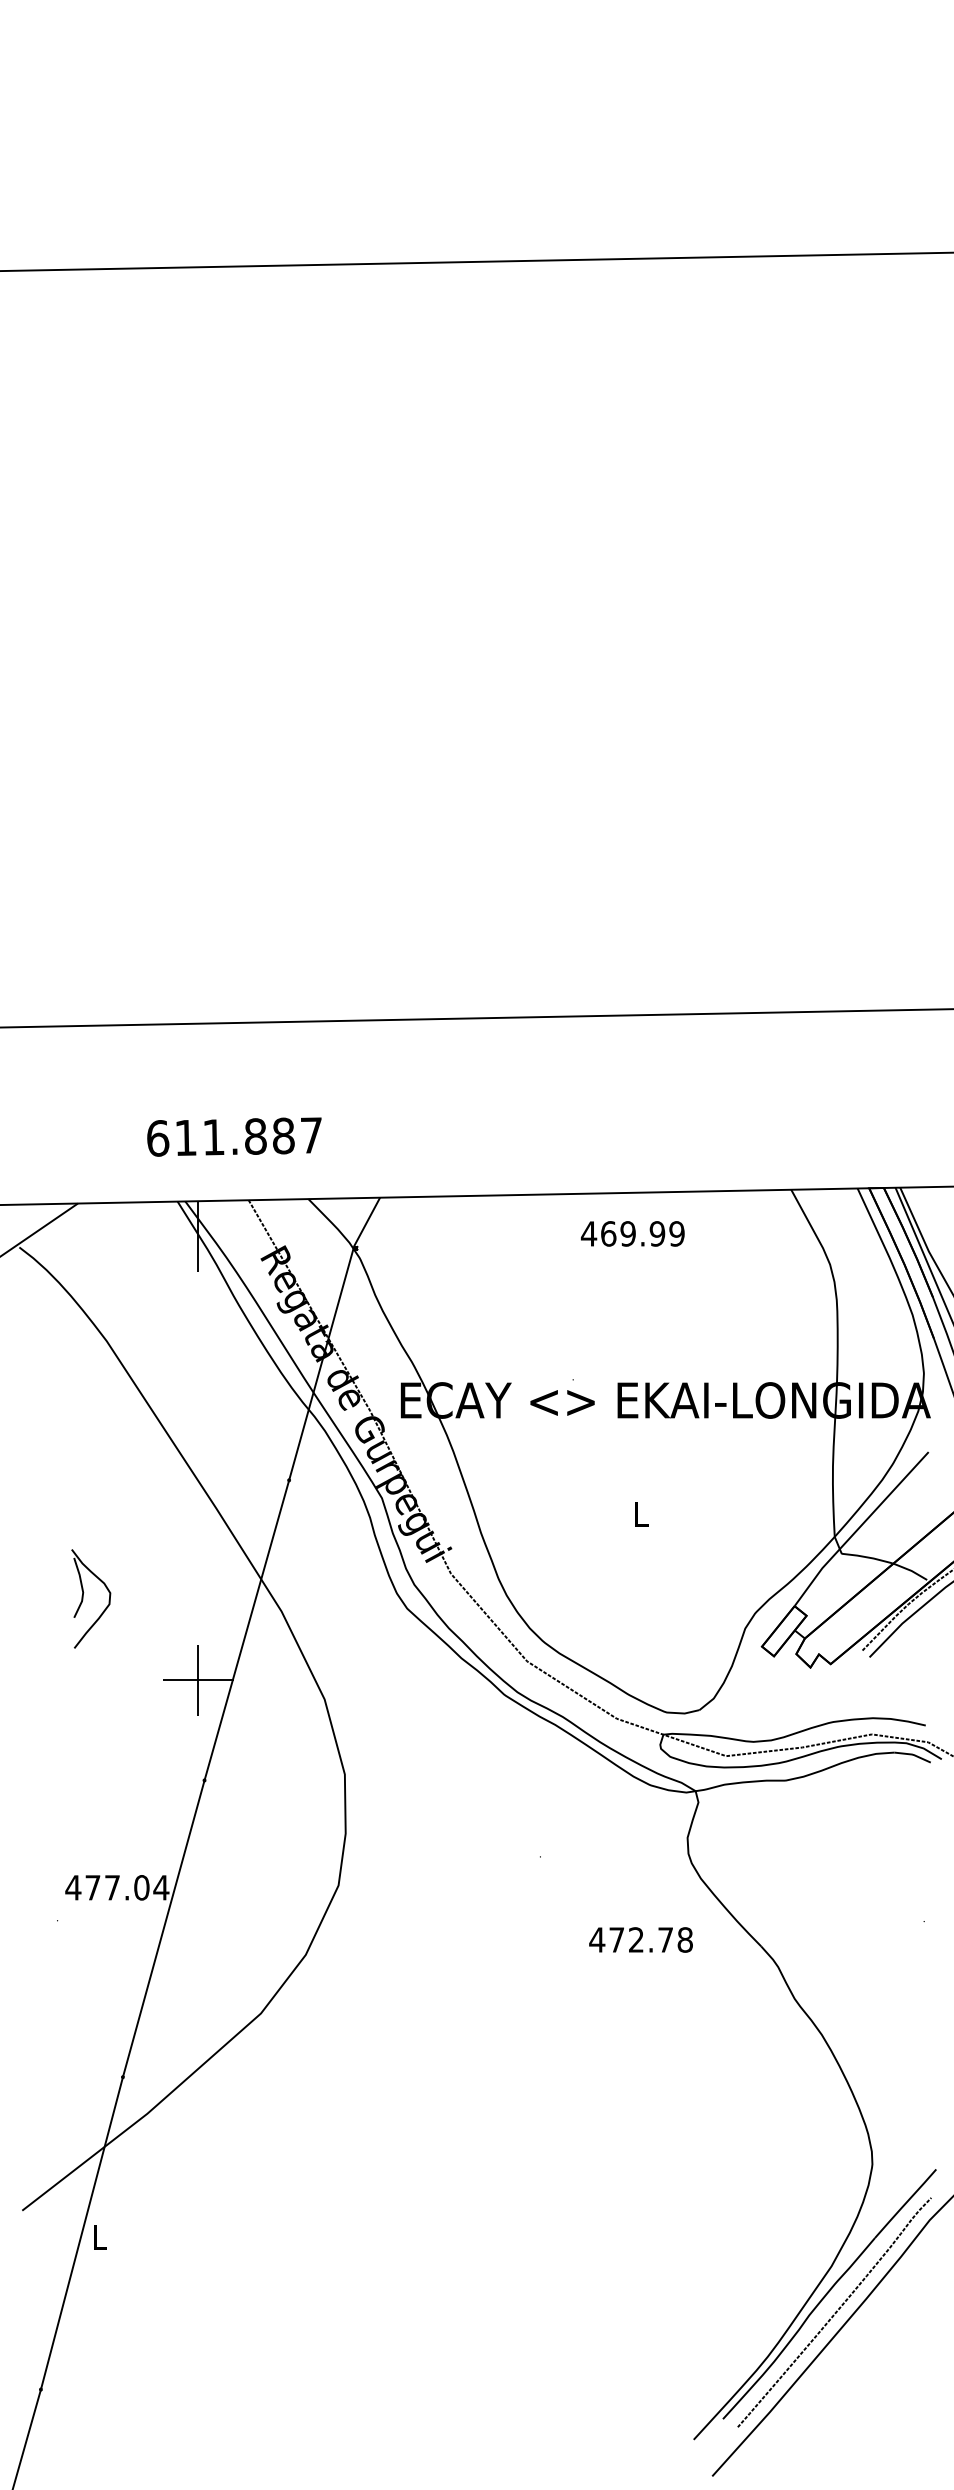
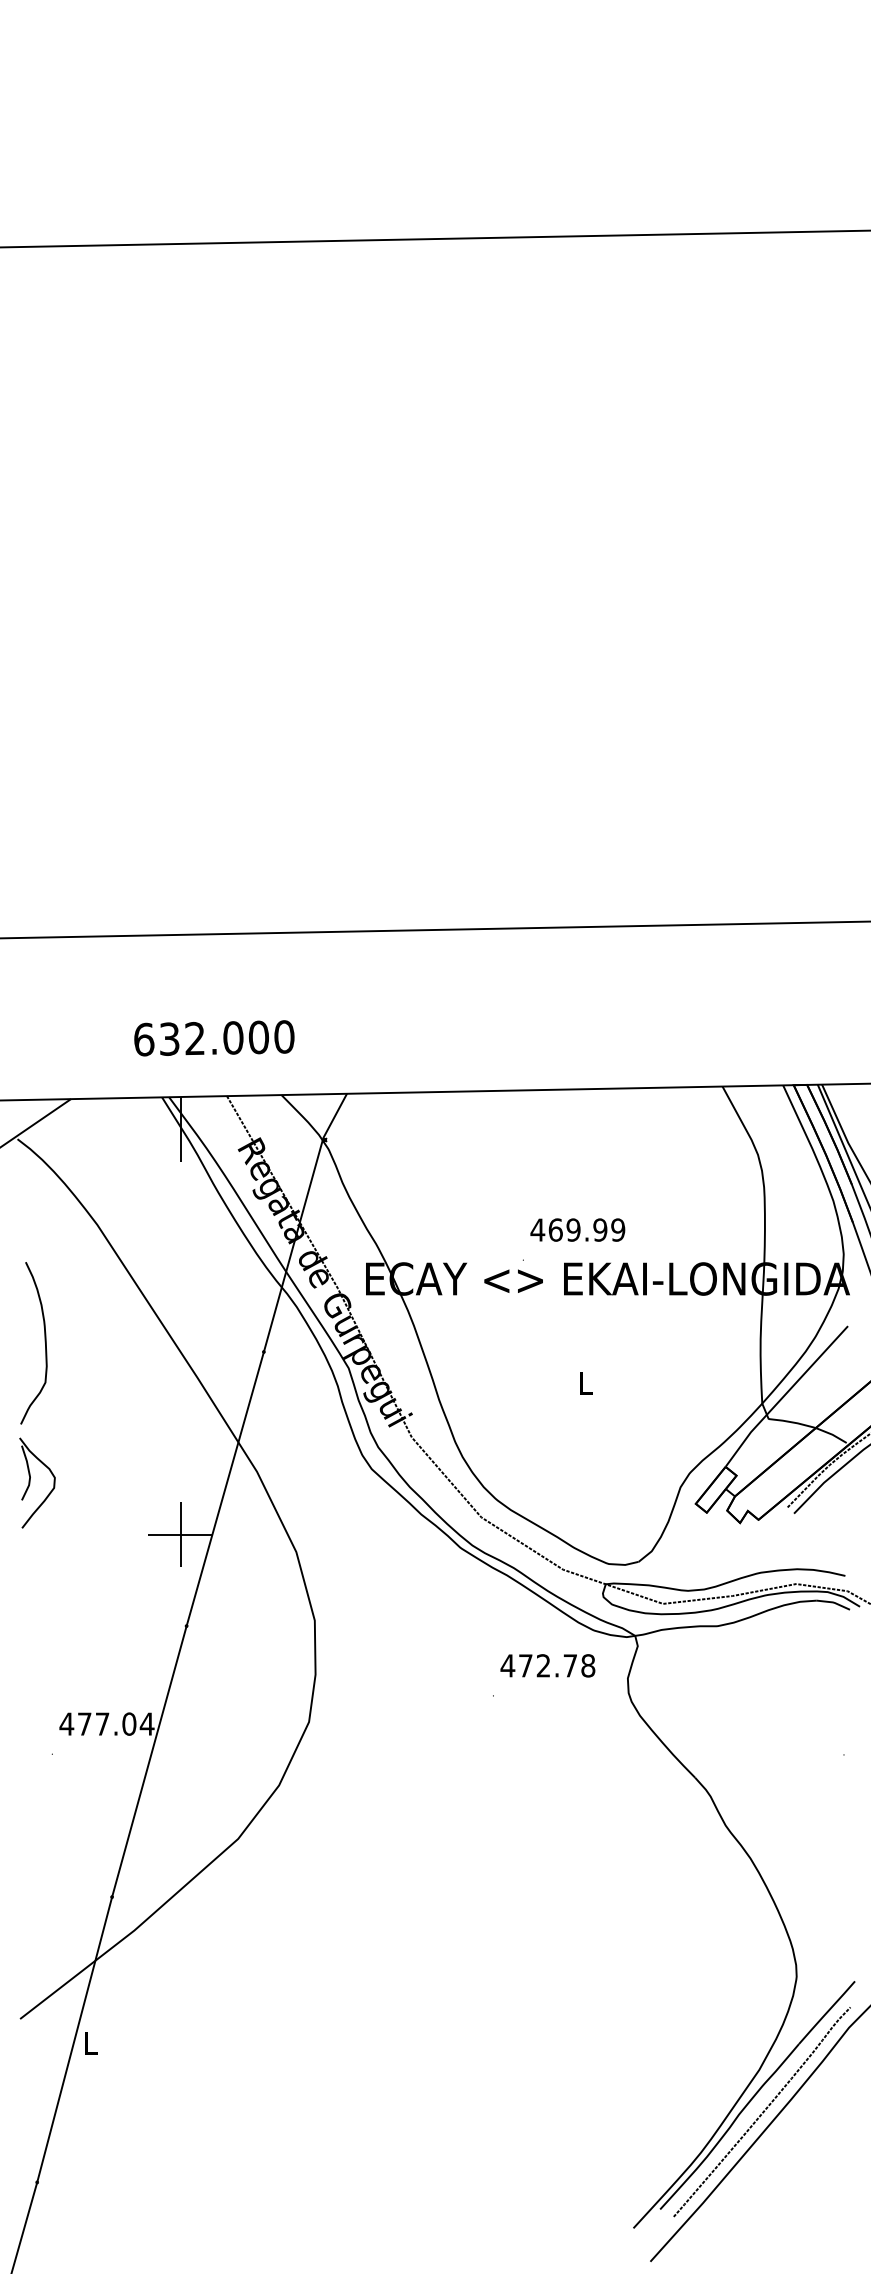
text: (248, 1136) -> (226, 1037), 611.887 -> 632.000
text: (632, 1233) -> (577, 1229), moved
curve: (49, 1470) -> (45, 1342), added
part: (83, 1598) -> (30, 1482), moved
text: (640, 1939) -> (547, 1665), moved

